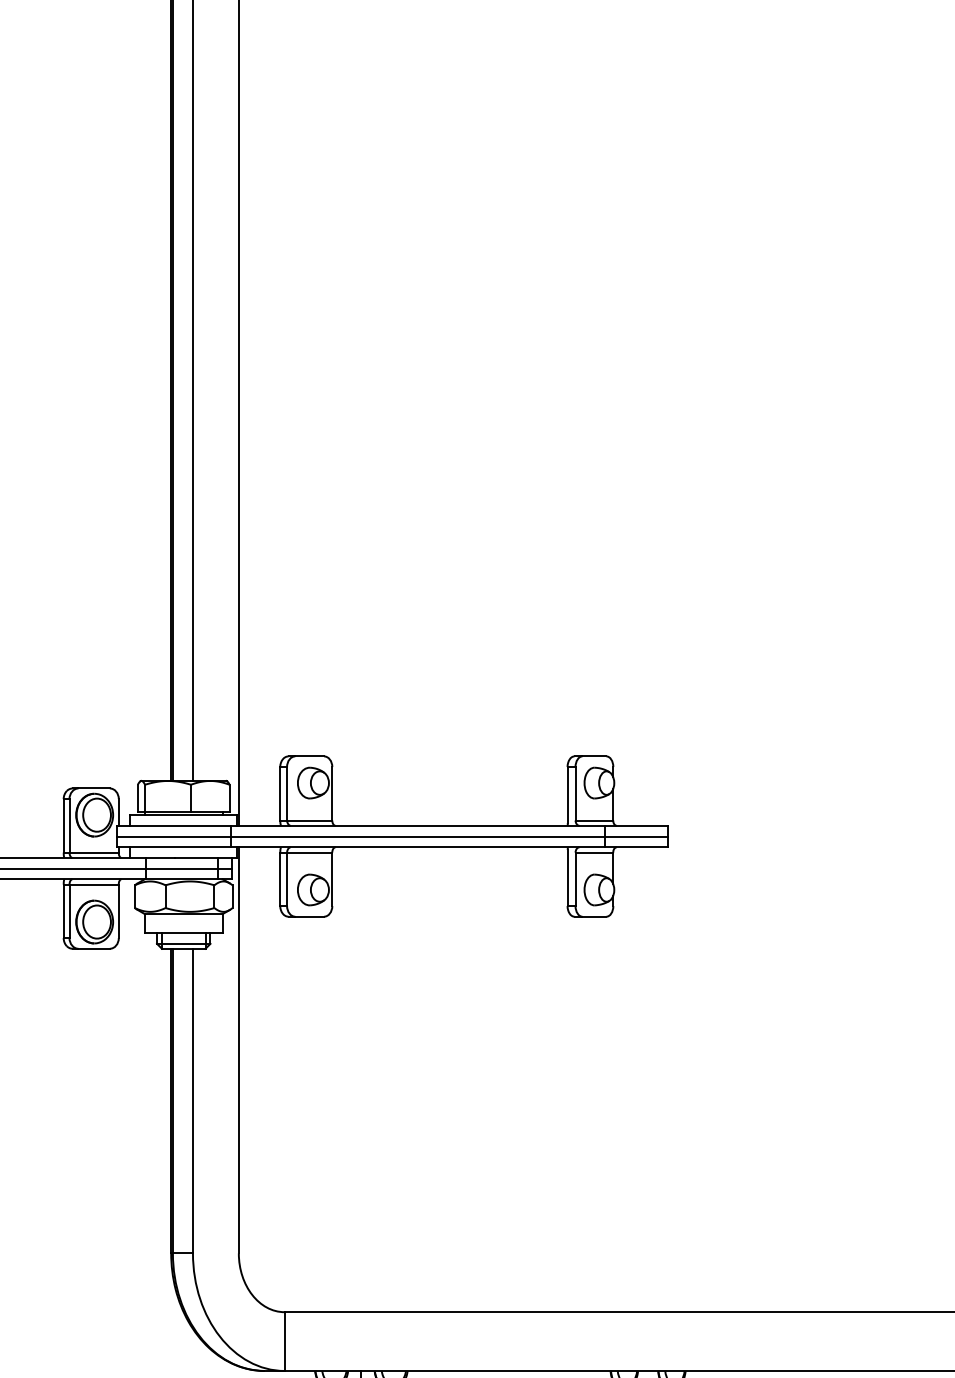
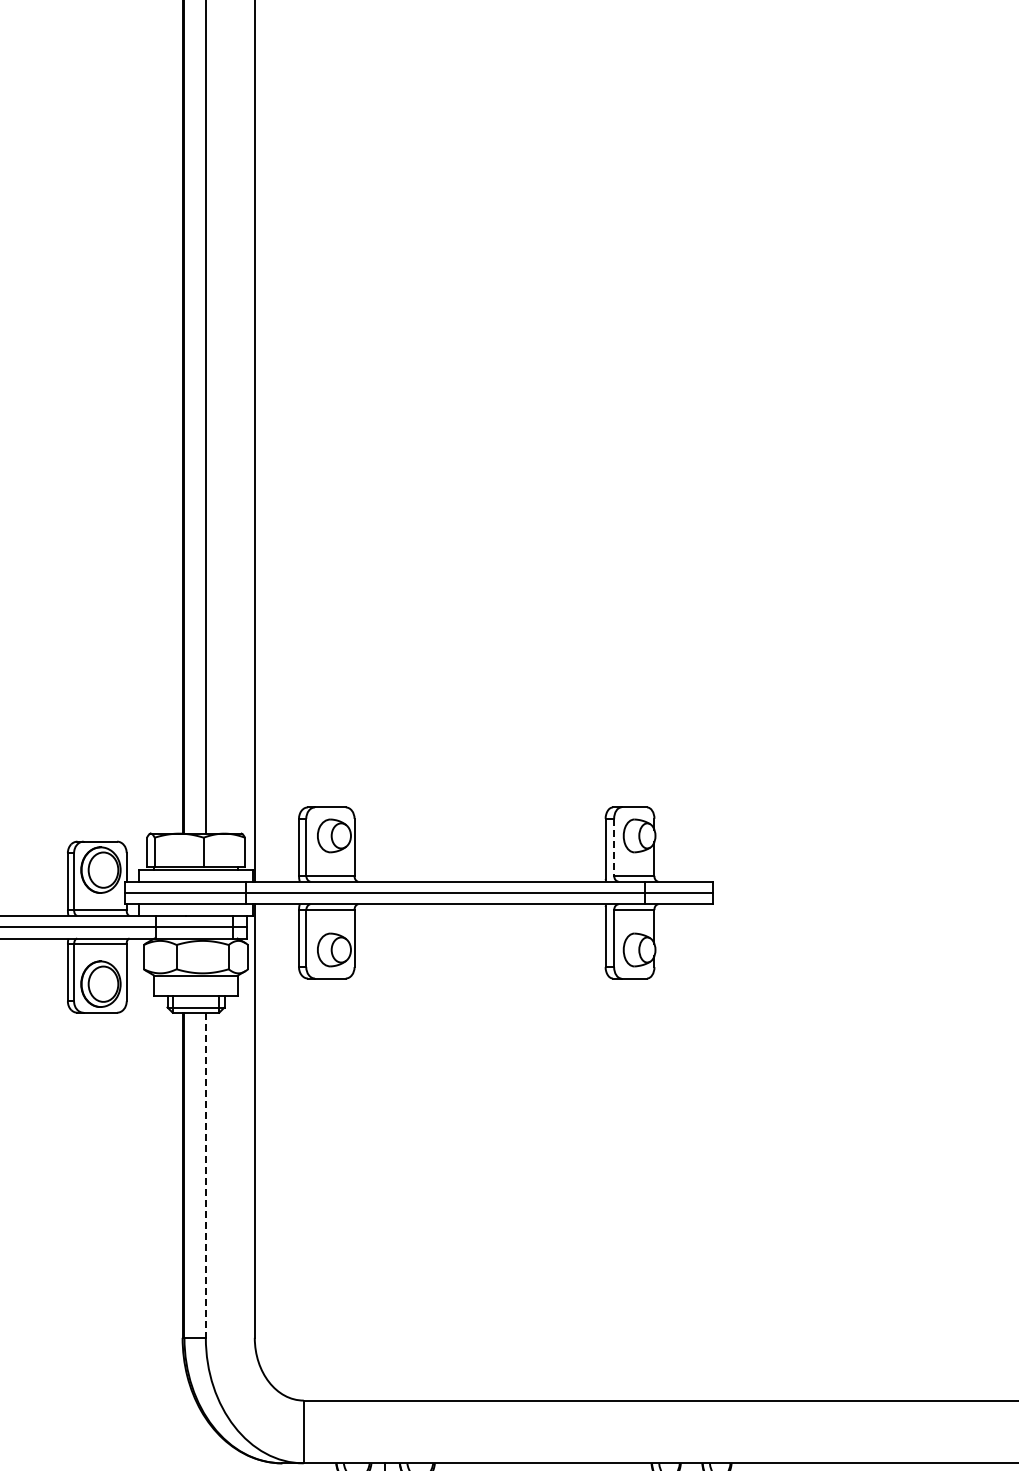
line: (575, 793) -> (614, 847), solid -> dashed
line: (192, 1101) -> (205, 1175), solid -> dashed

